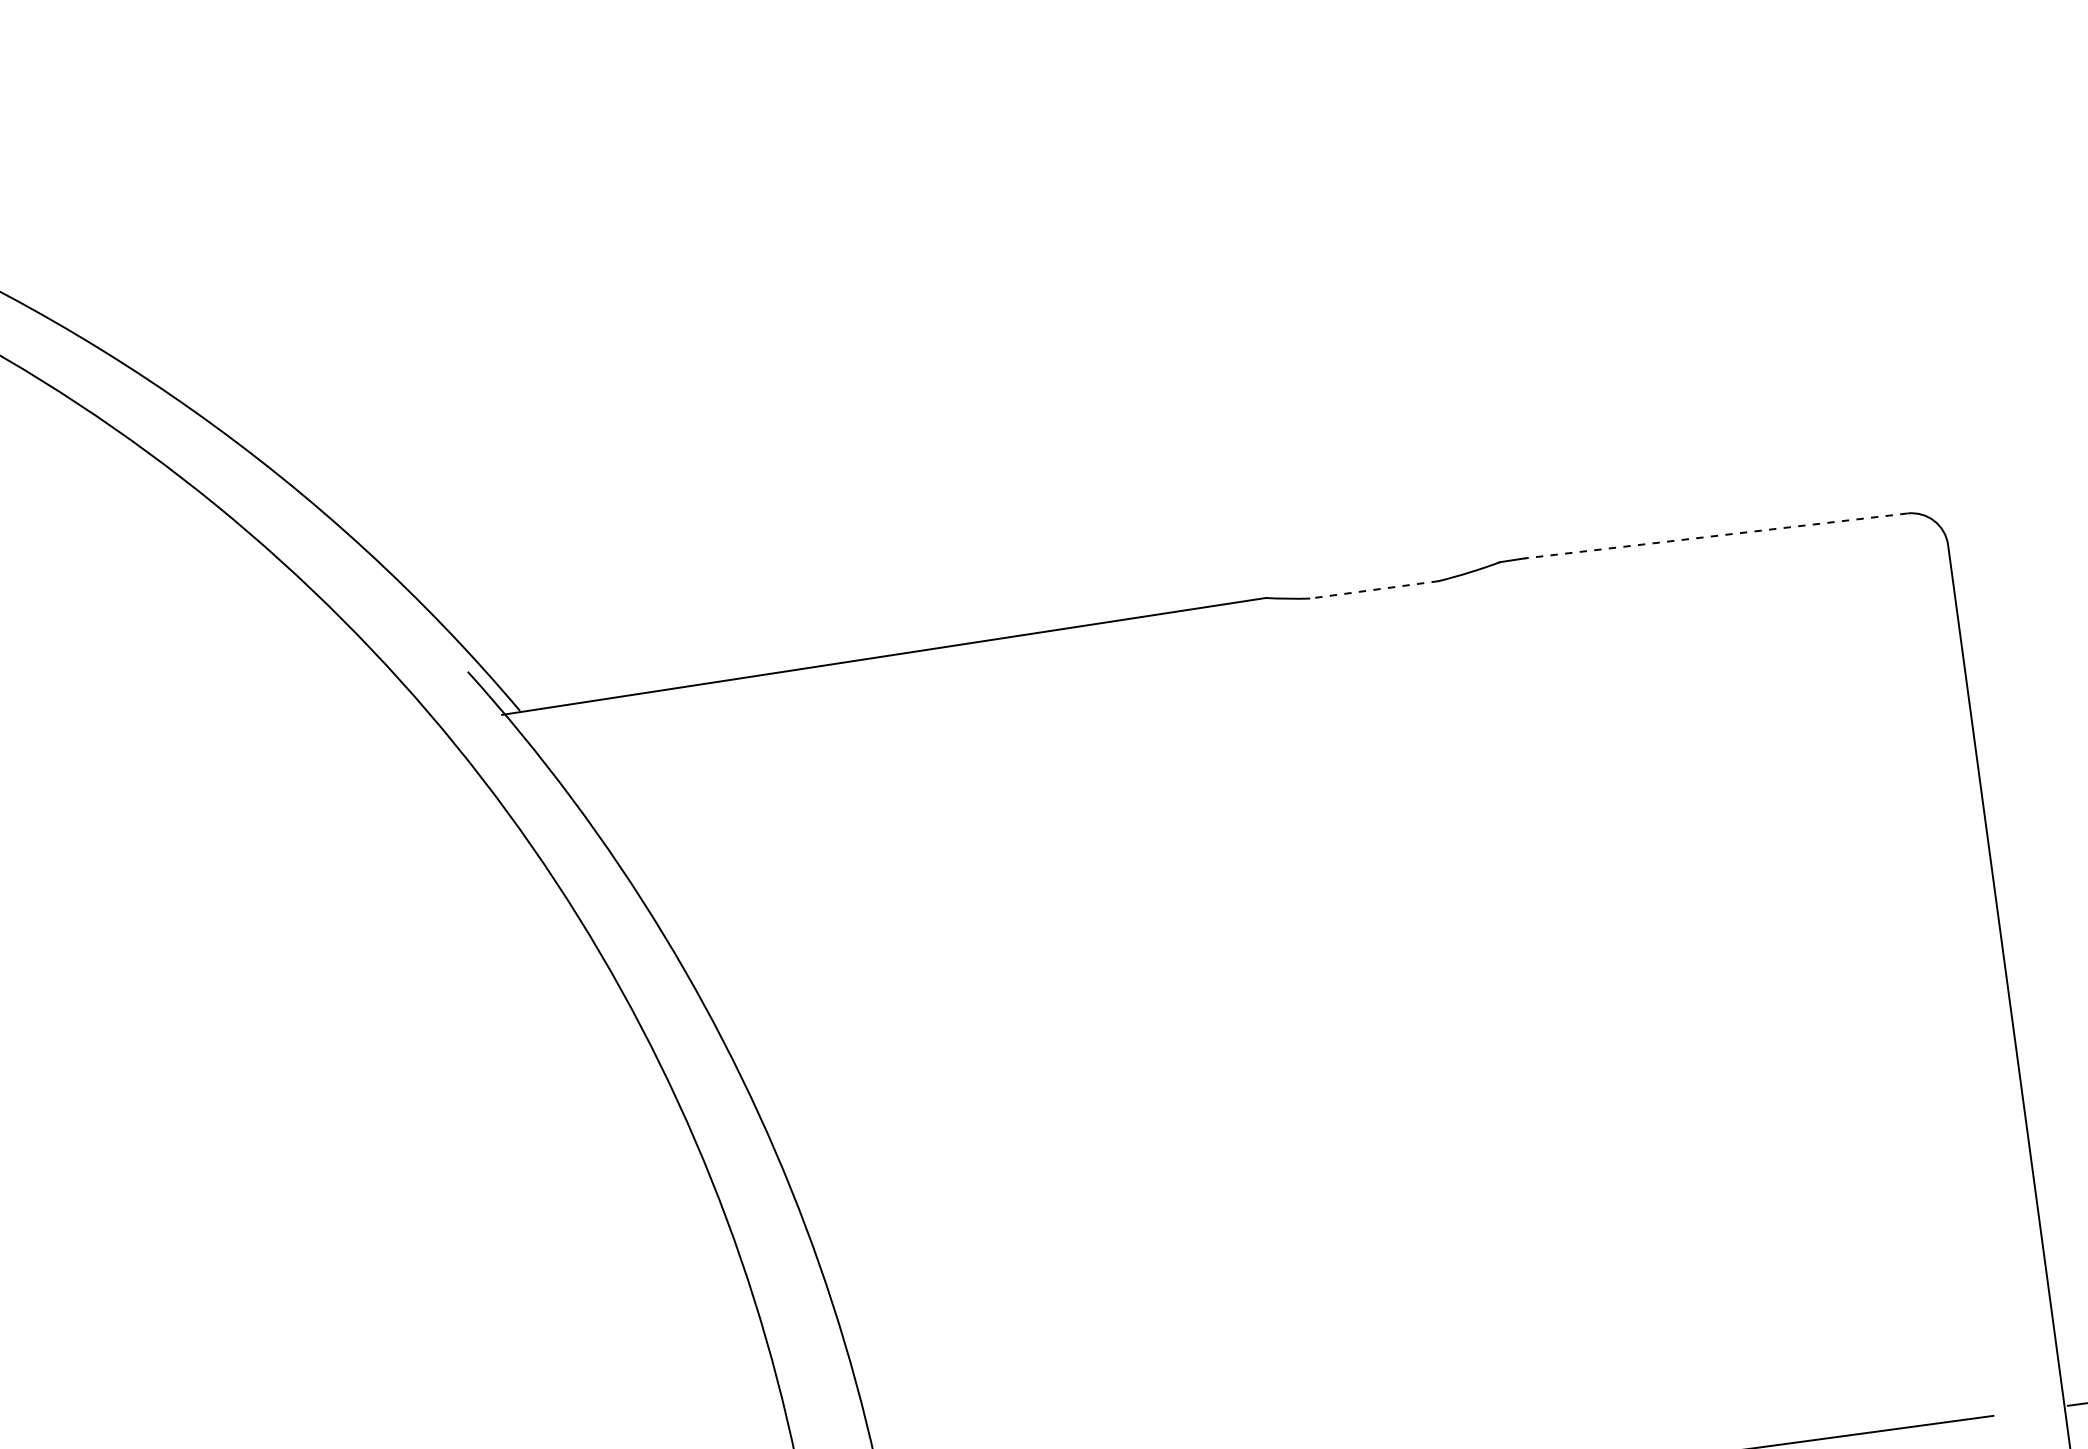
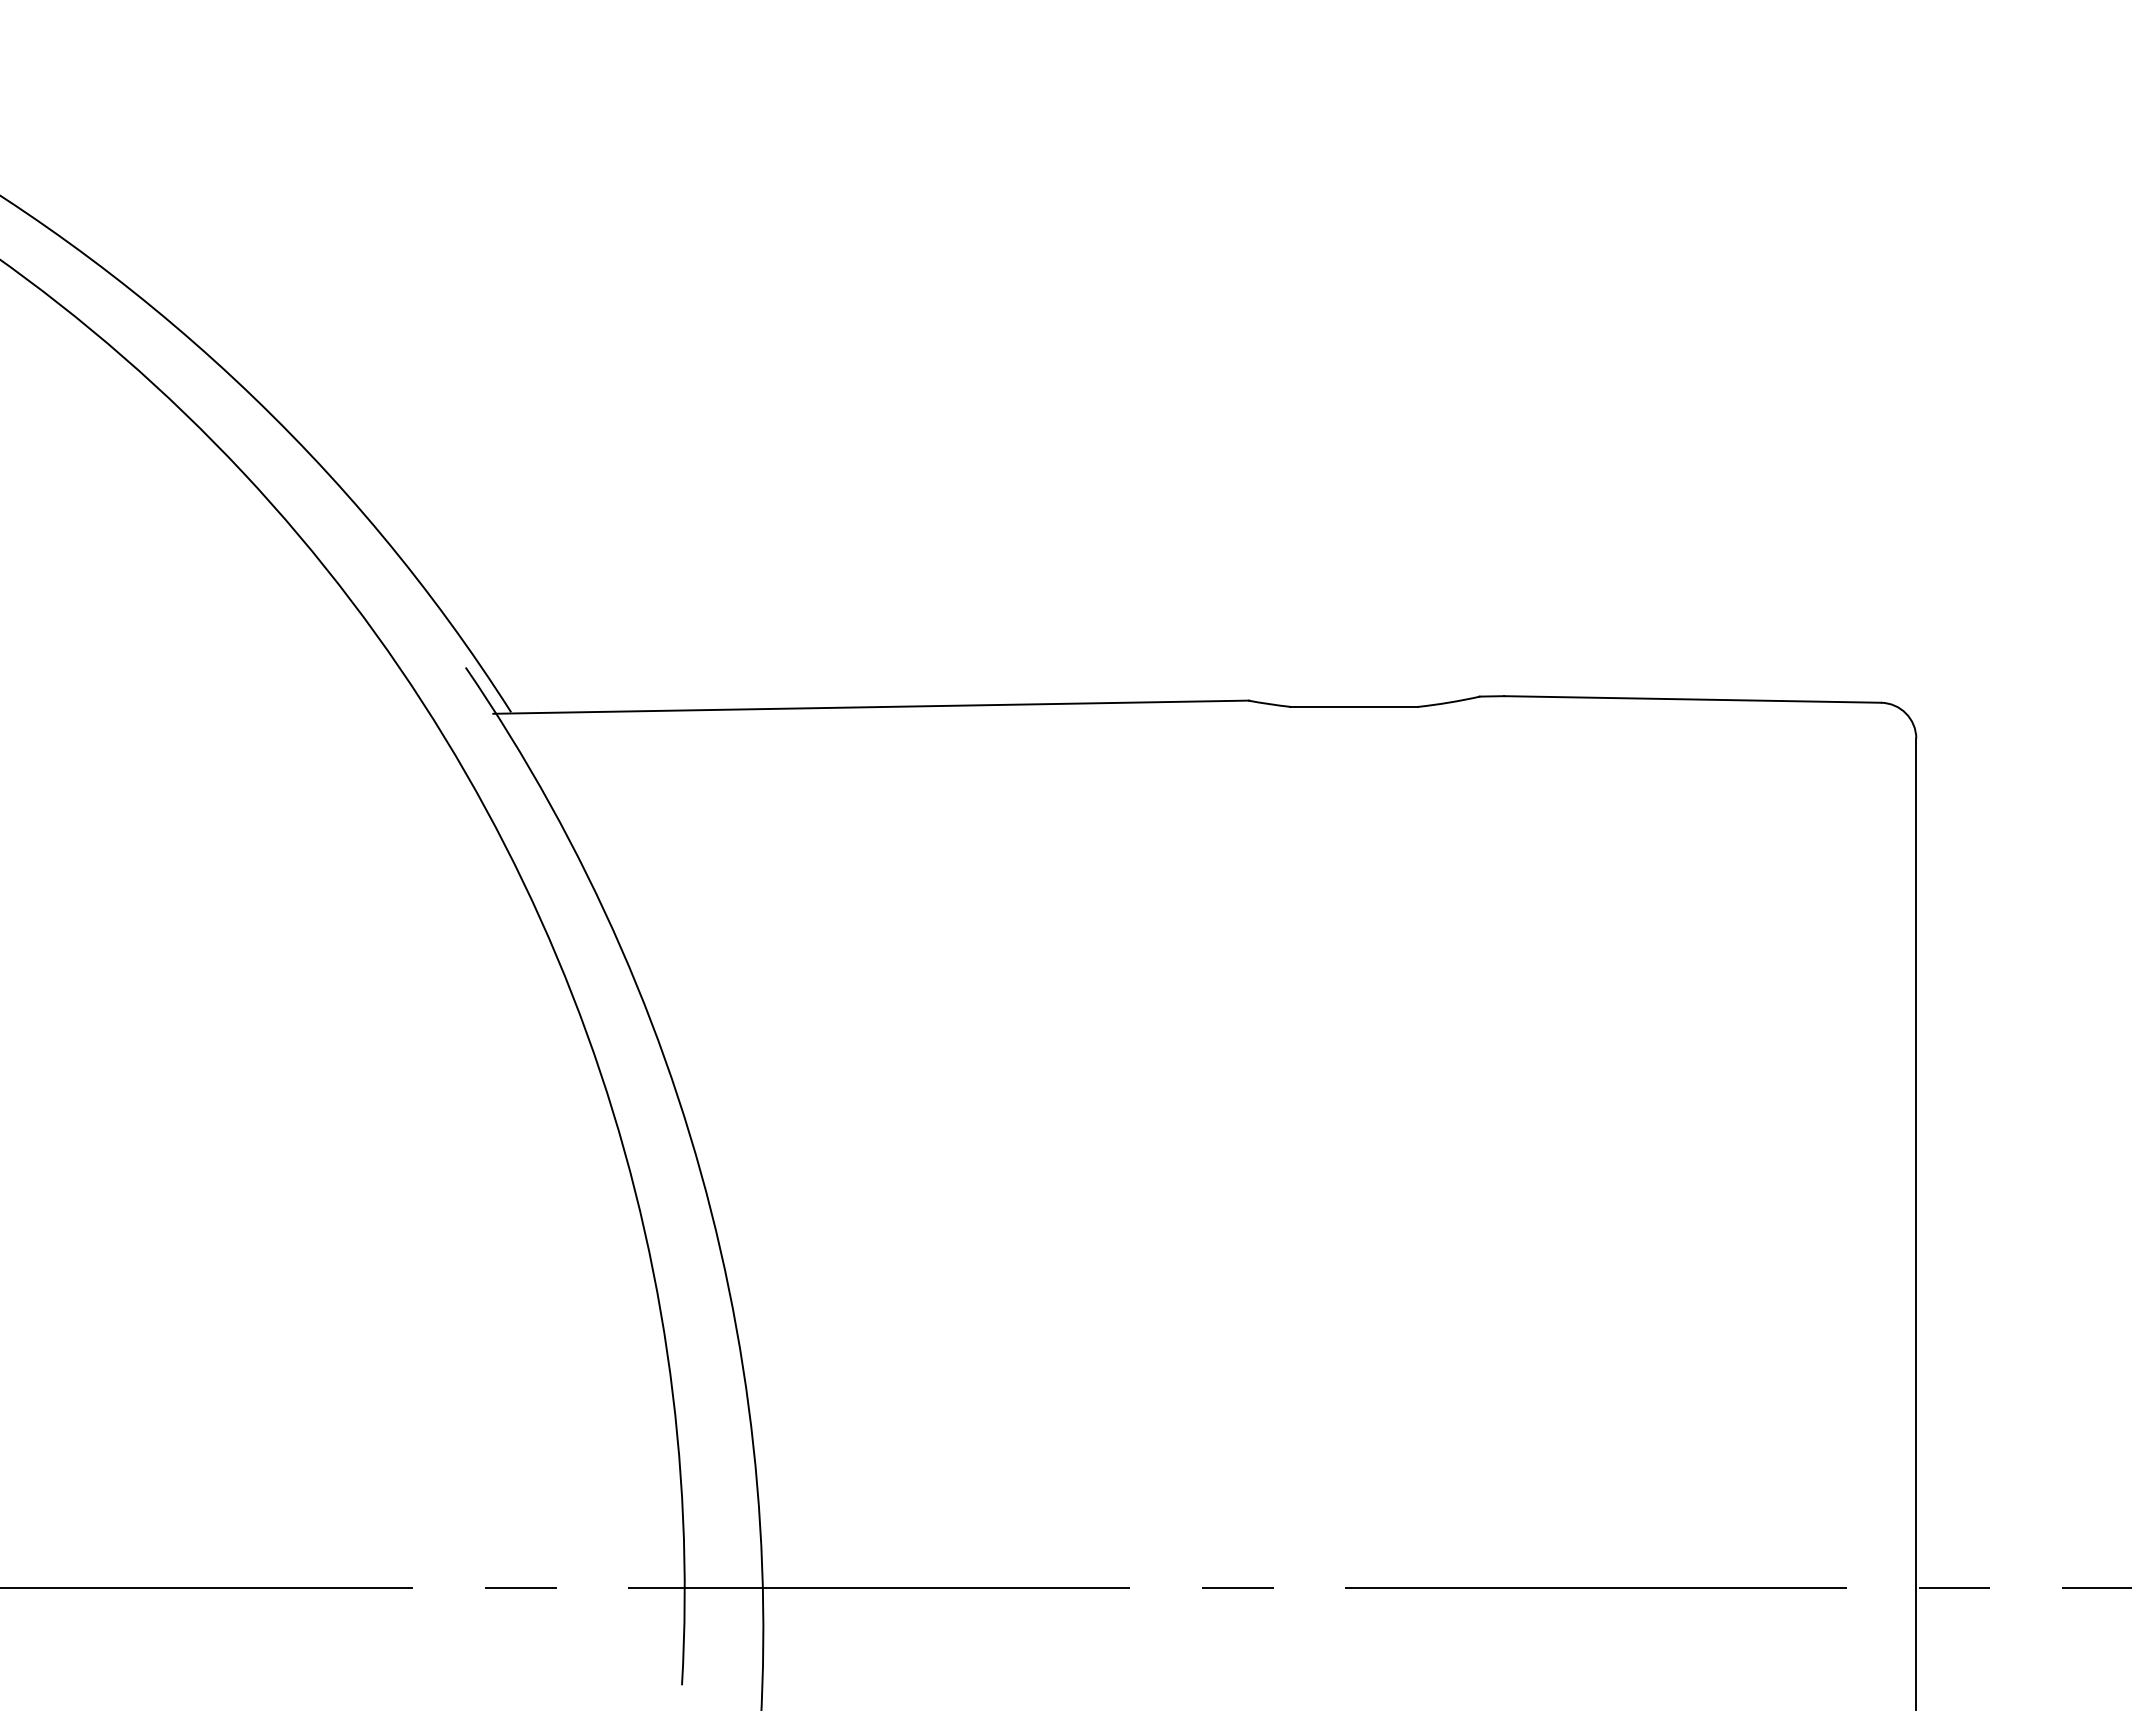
line: (1715, 536) -> (1692, 699), dashed -> solid
line: (1374, 589) -> (1354, 706), dashed -> solid

